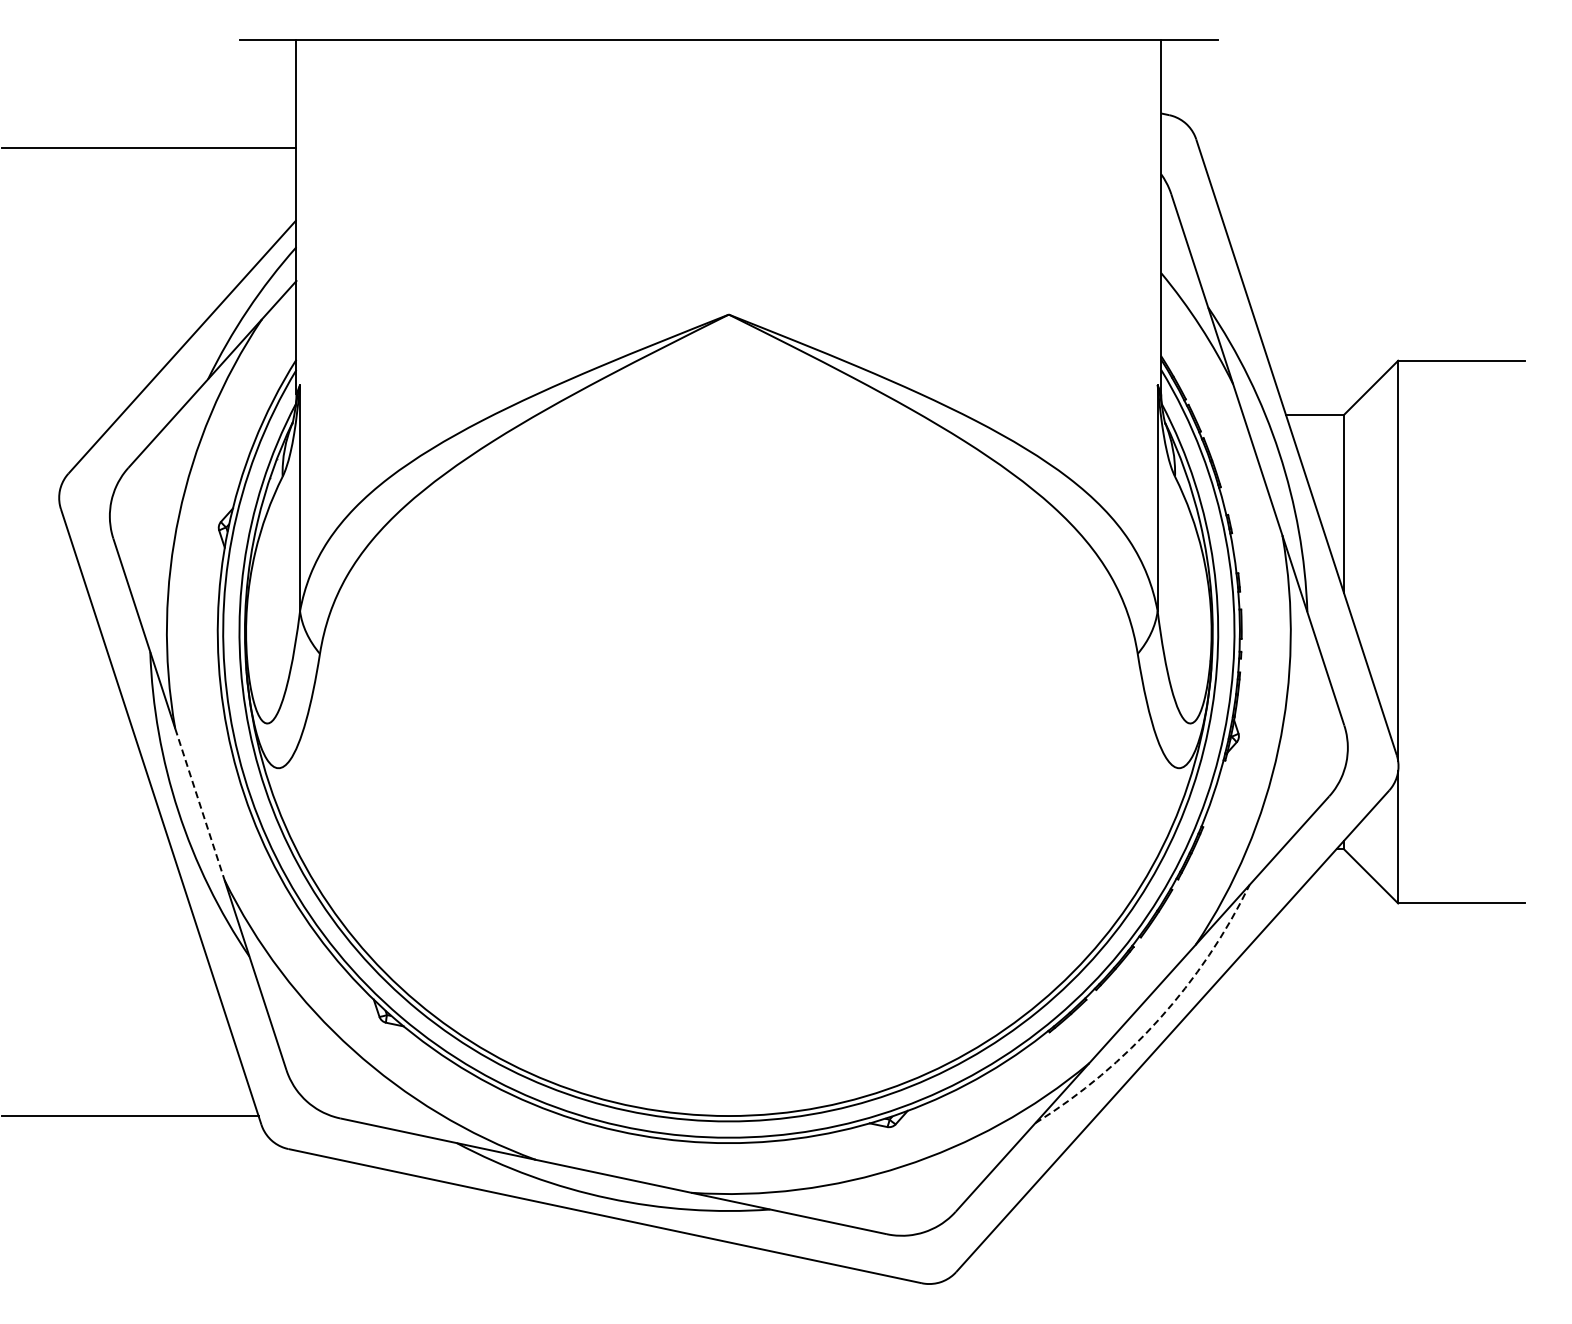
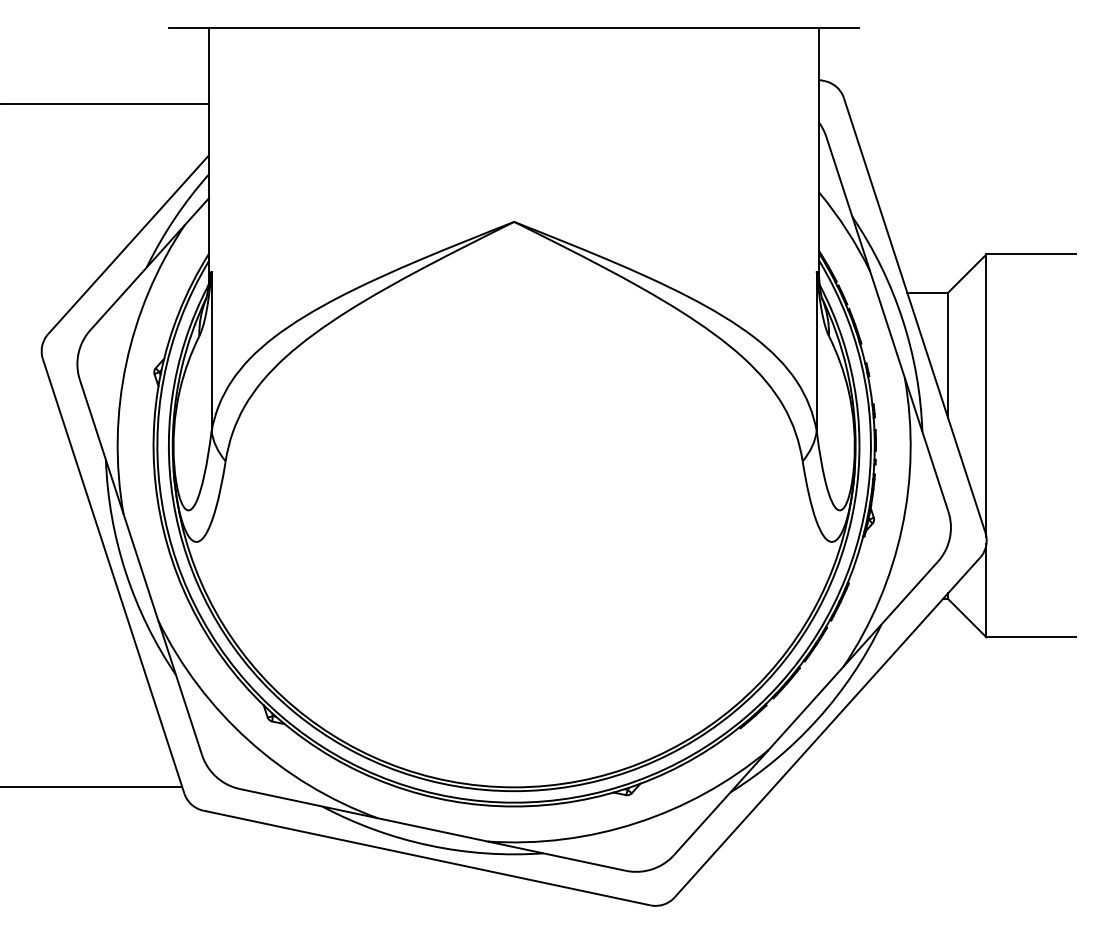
line: (199, 804) -> (140, 567), dashed -> solid
arc: (1159, 1019) -> (818, 719), dashed -> solid

